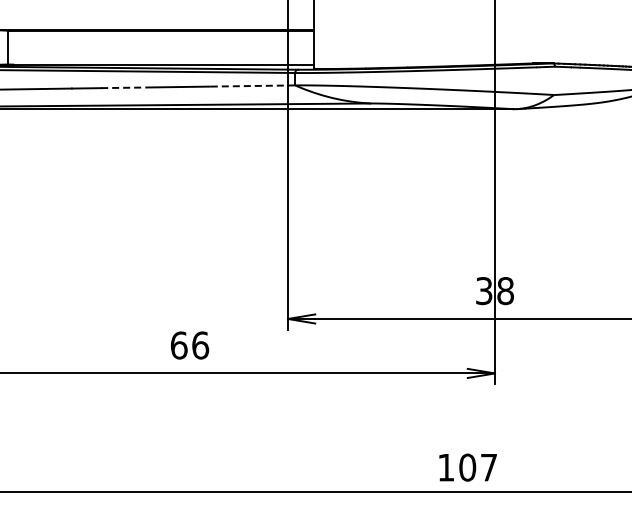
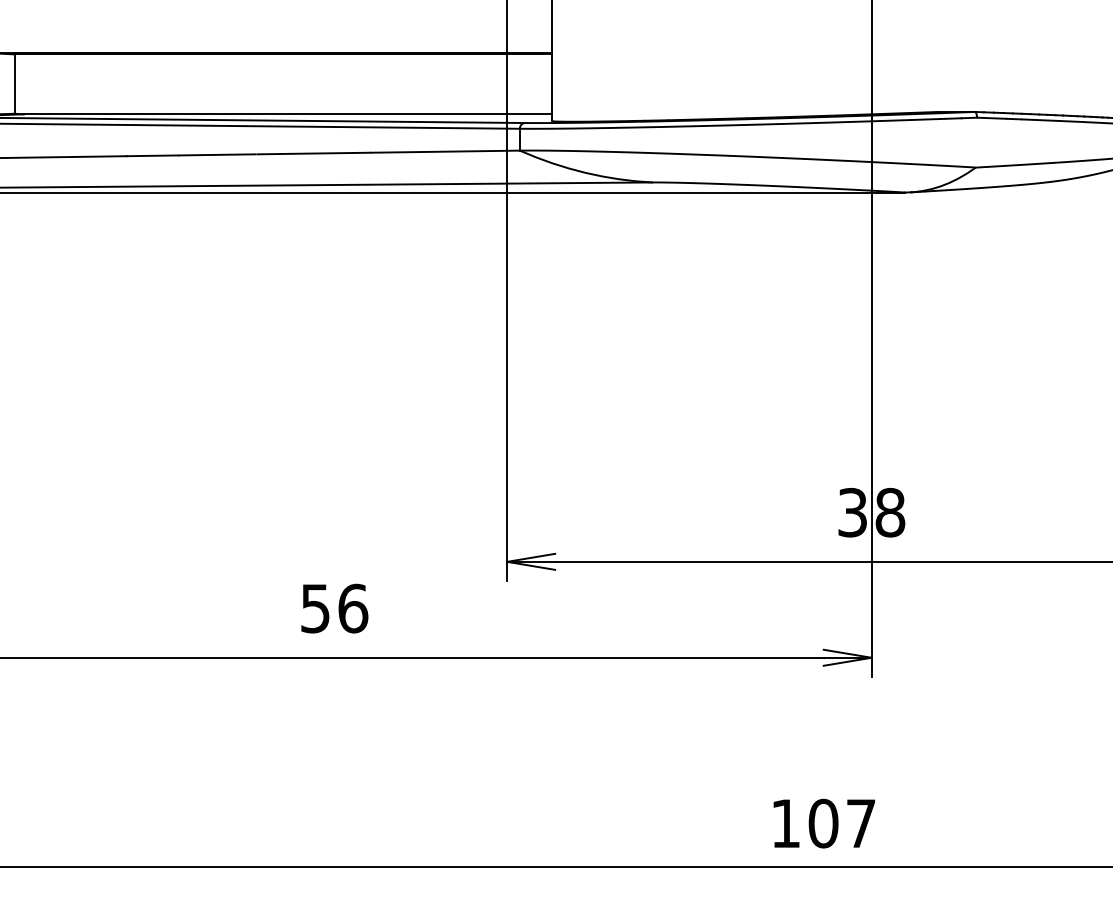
line: (253, 86) -> (446, 152), dashed -> solid
line: (124, 87) -> (219, 154), dashed -> solid
text: (178, 345) -> (314, 608), 66 -> 56

